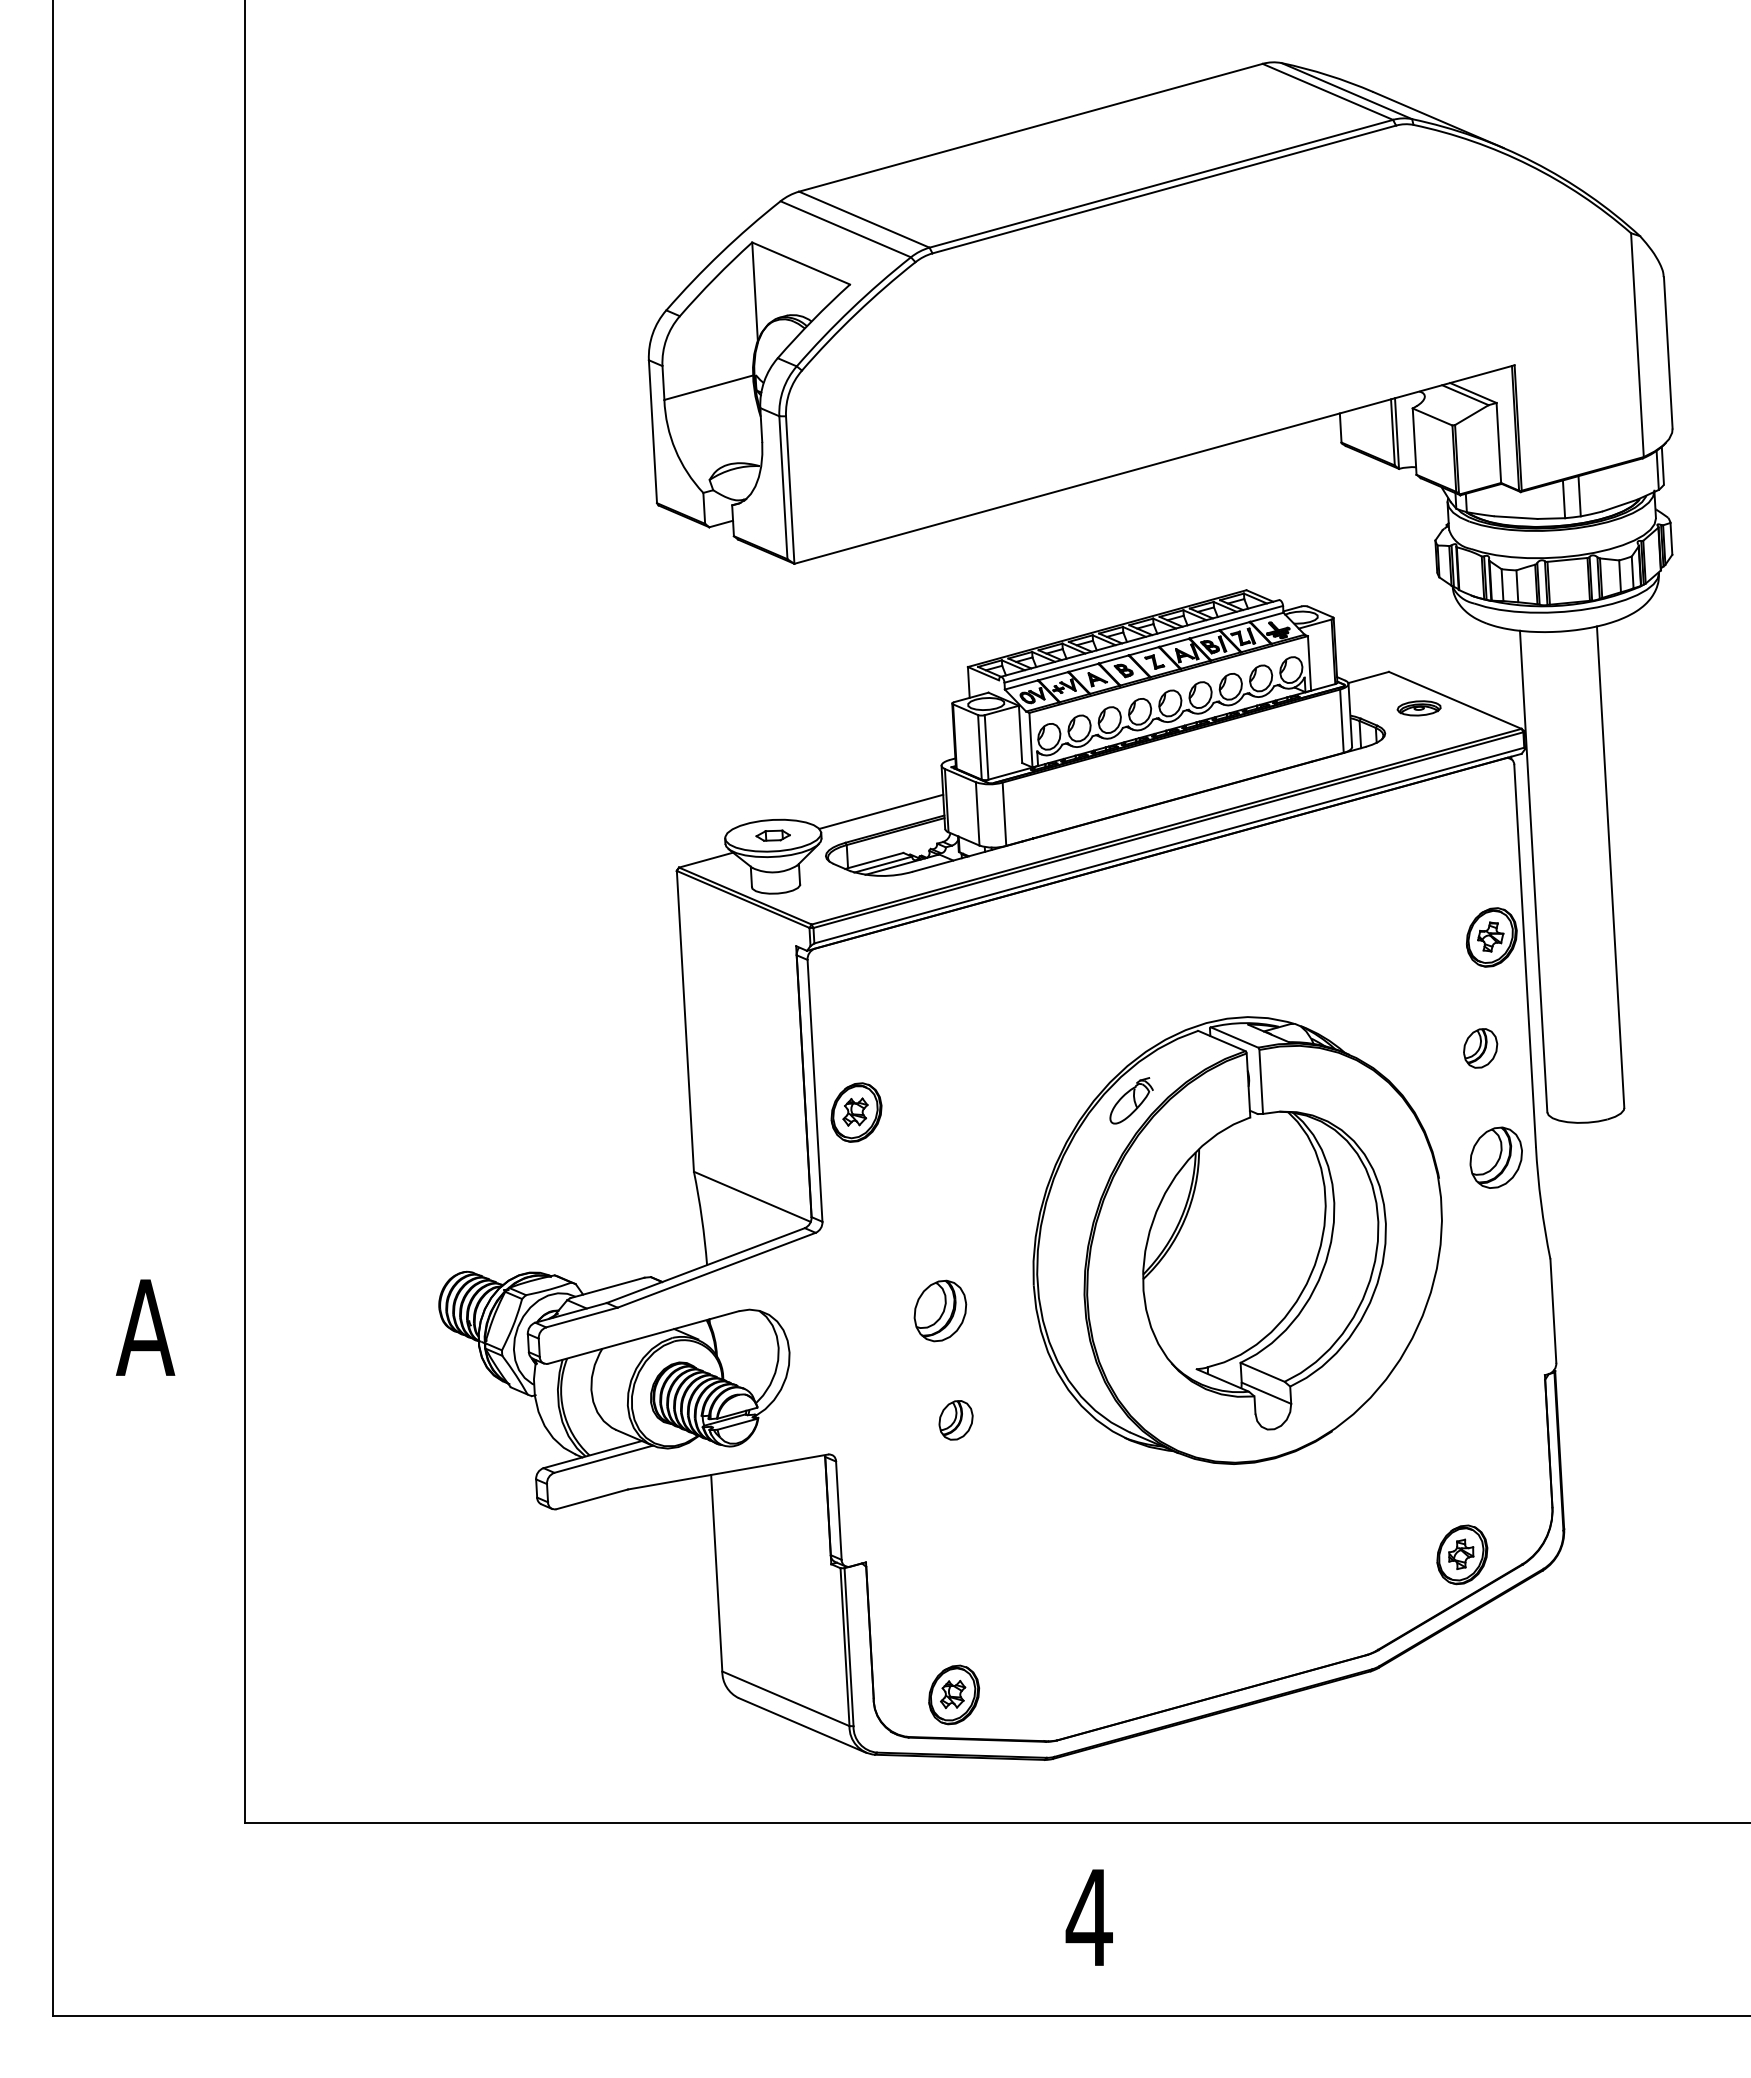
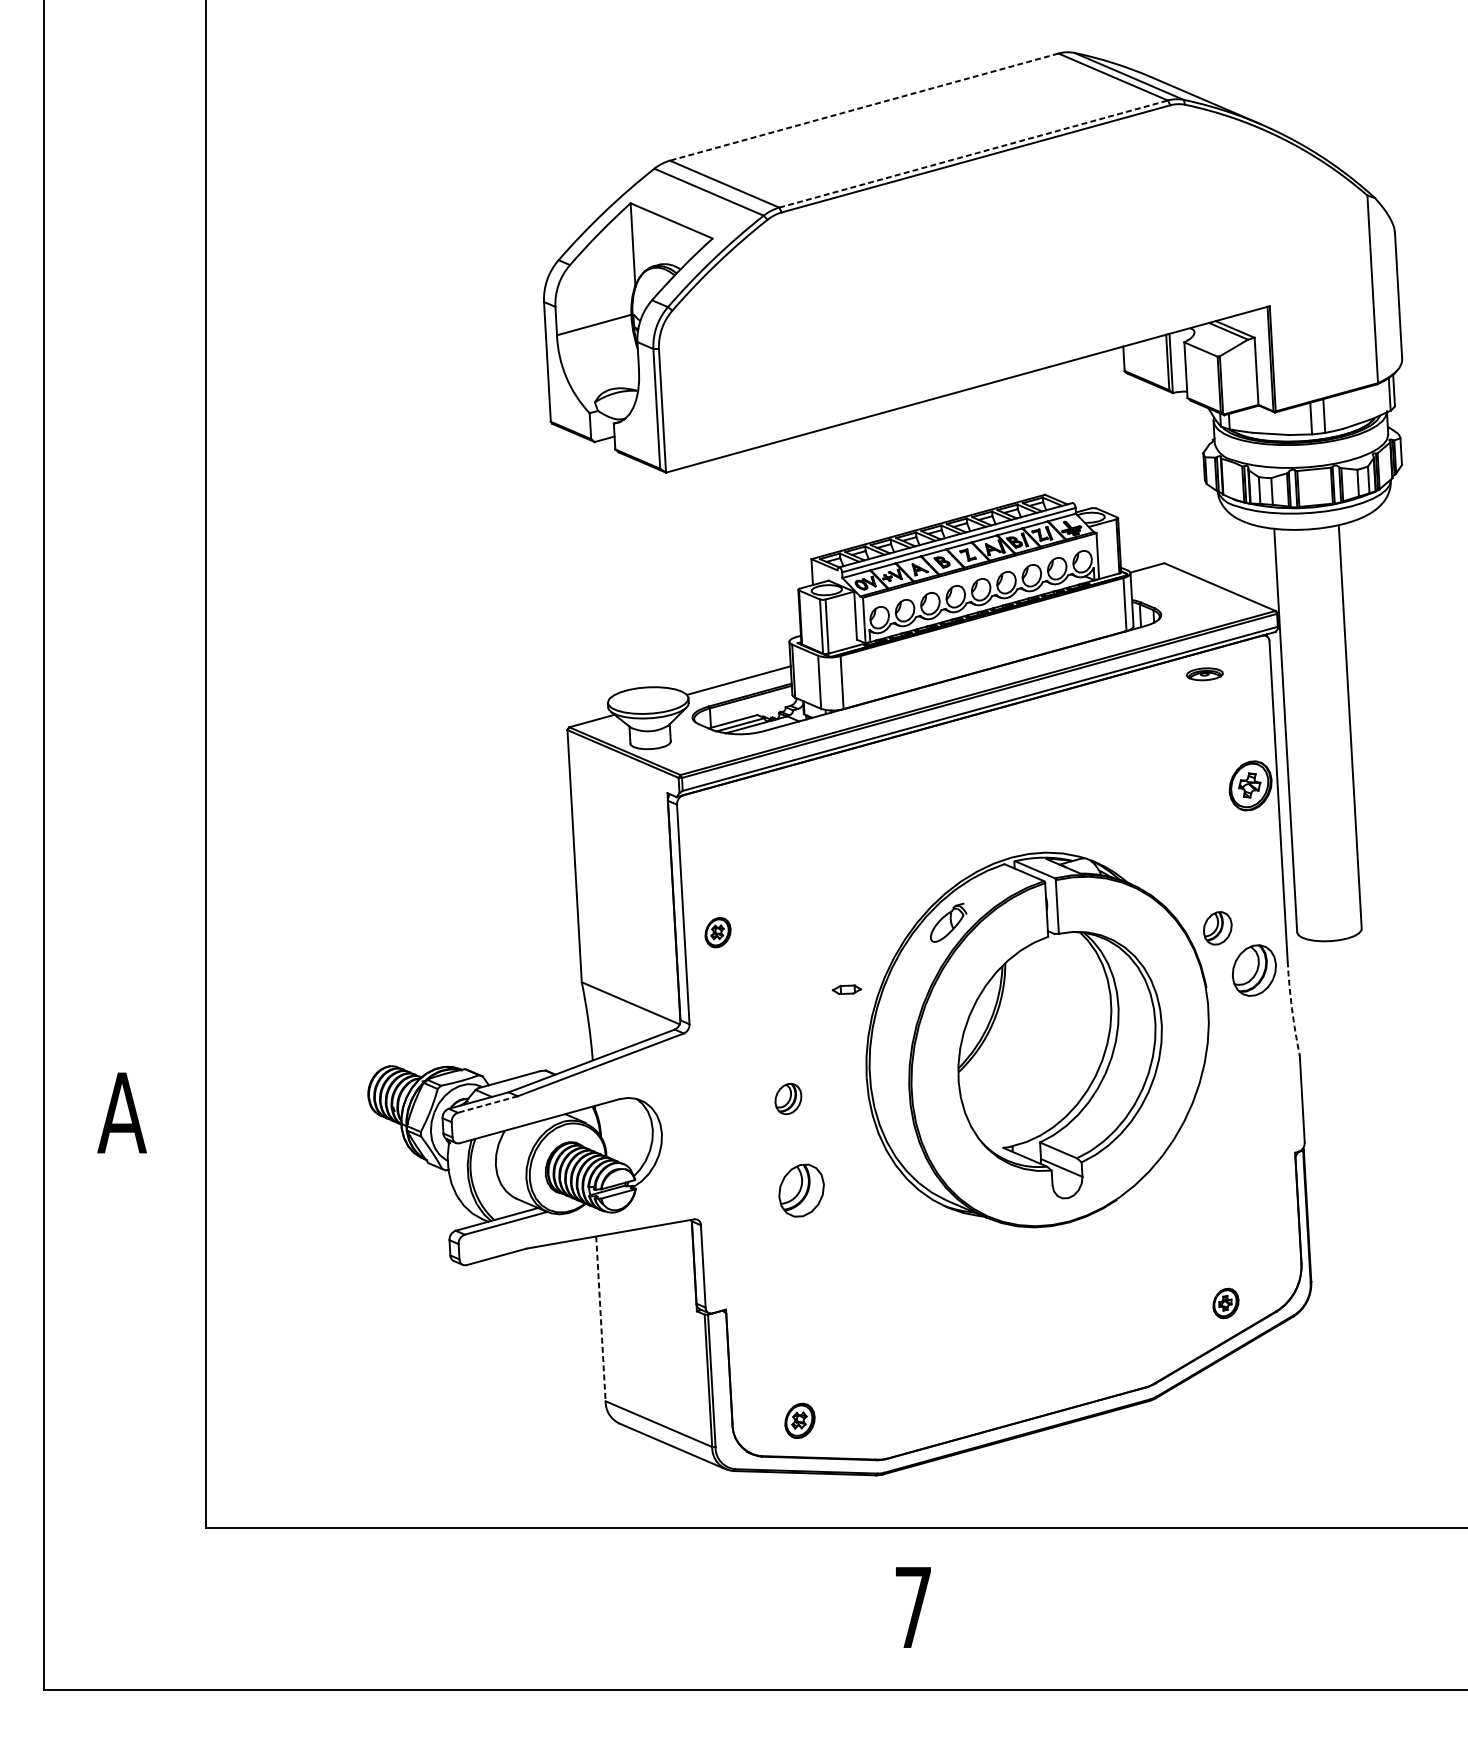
line: (1030, 127) -> (863, 106), solid -> dashed
line: (1161, 183) -> (973, 153), solid -> dashed
part: (1418, 708) -> (1204, 674), moved
part: (772, 835) -> (846, 989), moved
part: (1480, 1048) -> (1217, 928), moved
part: (856, 1112) -> (718, 932), size x0.6
arc: (1541, 1203) -> (1292, 1008), solid -> dashed
part: (940, 1310) -> (788, 1098), size x0.6
line: (581, 1317) -> (487, 1104), solid -> dashed
part: (955, 1420) -> (801, 1190), size x1.6
part: (1462, 1554) -> (1226, 1303), size x0.6
line: (716, 1573) -> (600, 1319), solid -> dashed
part: (954, 1694) -> (800, 1420), size x0.7
text: (1088, 1917) -> (912, 1607), 4 -> 7

